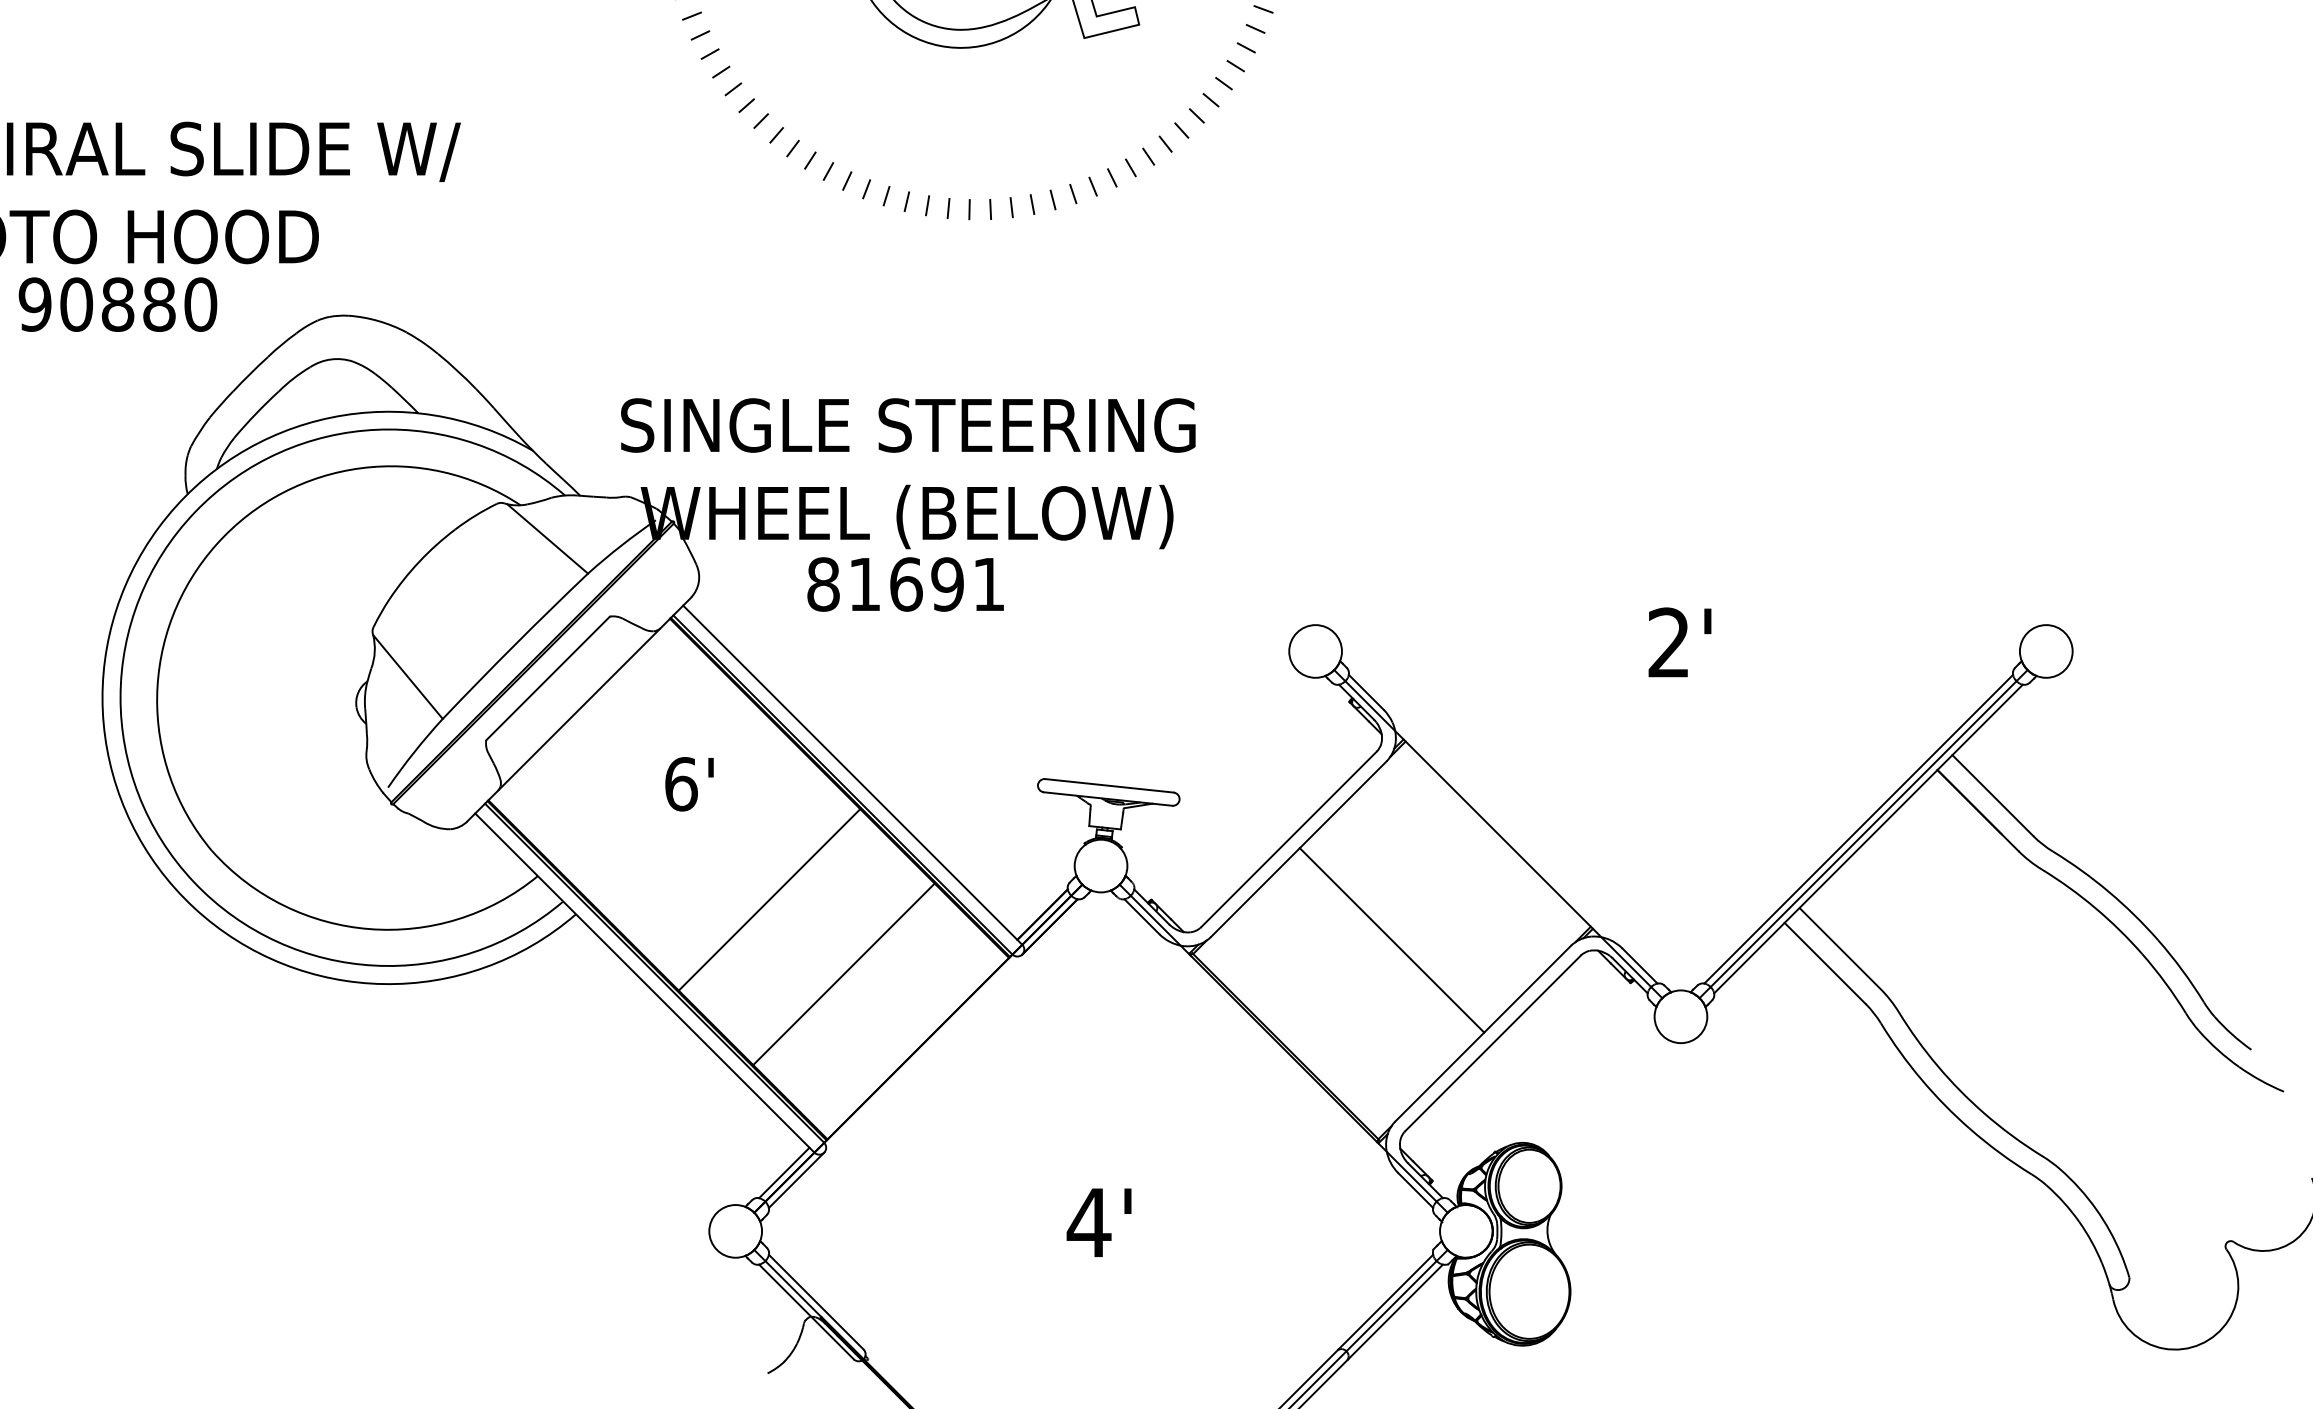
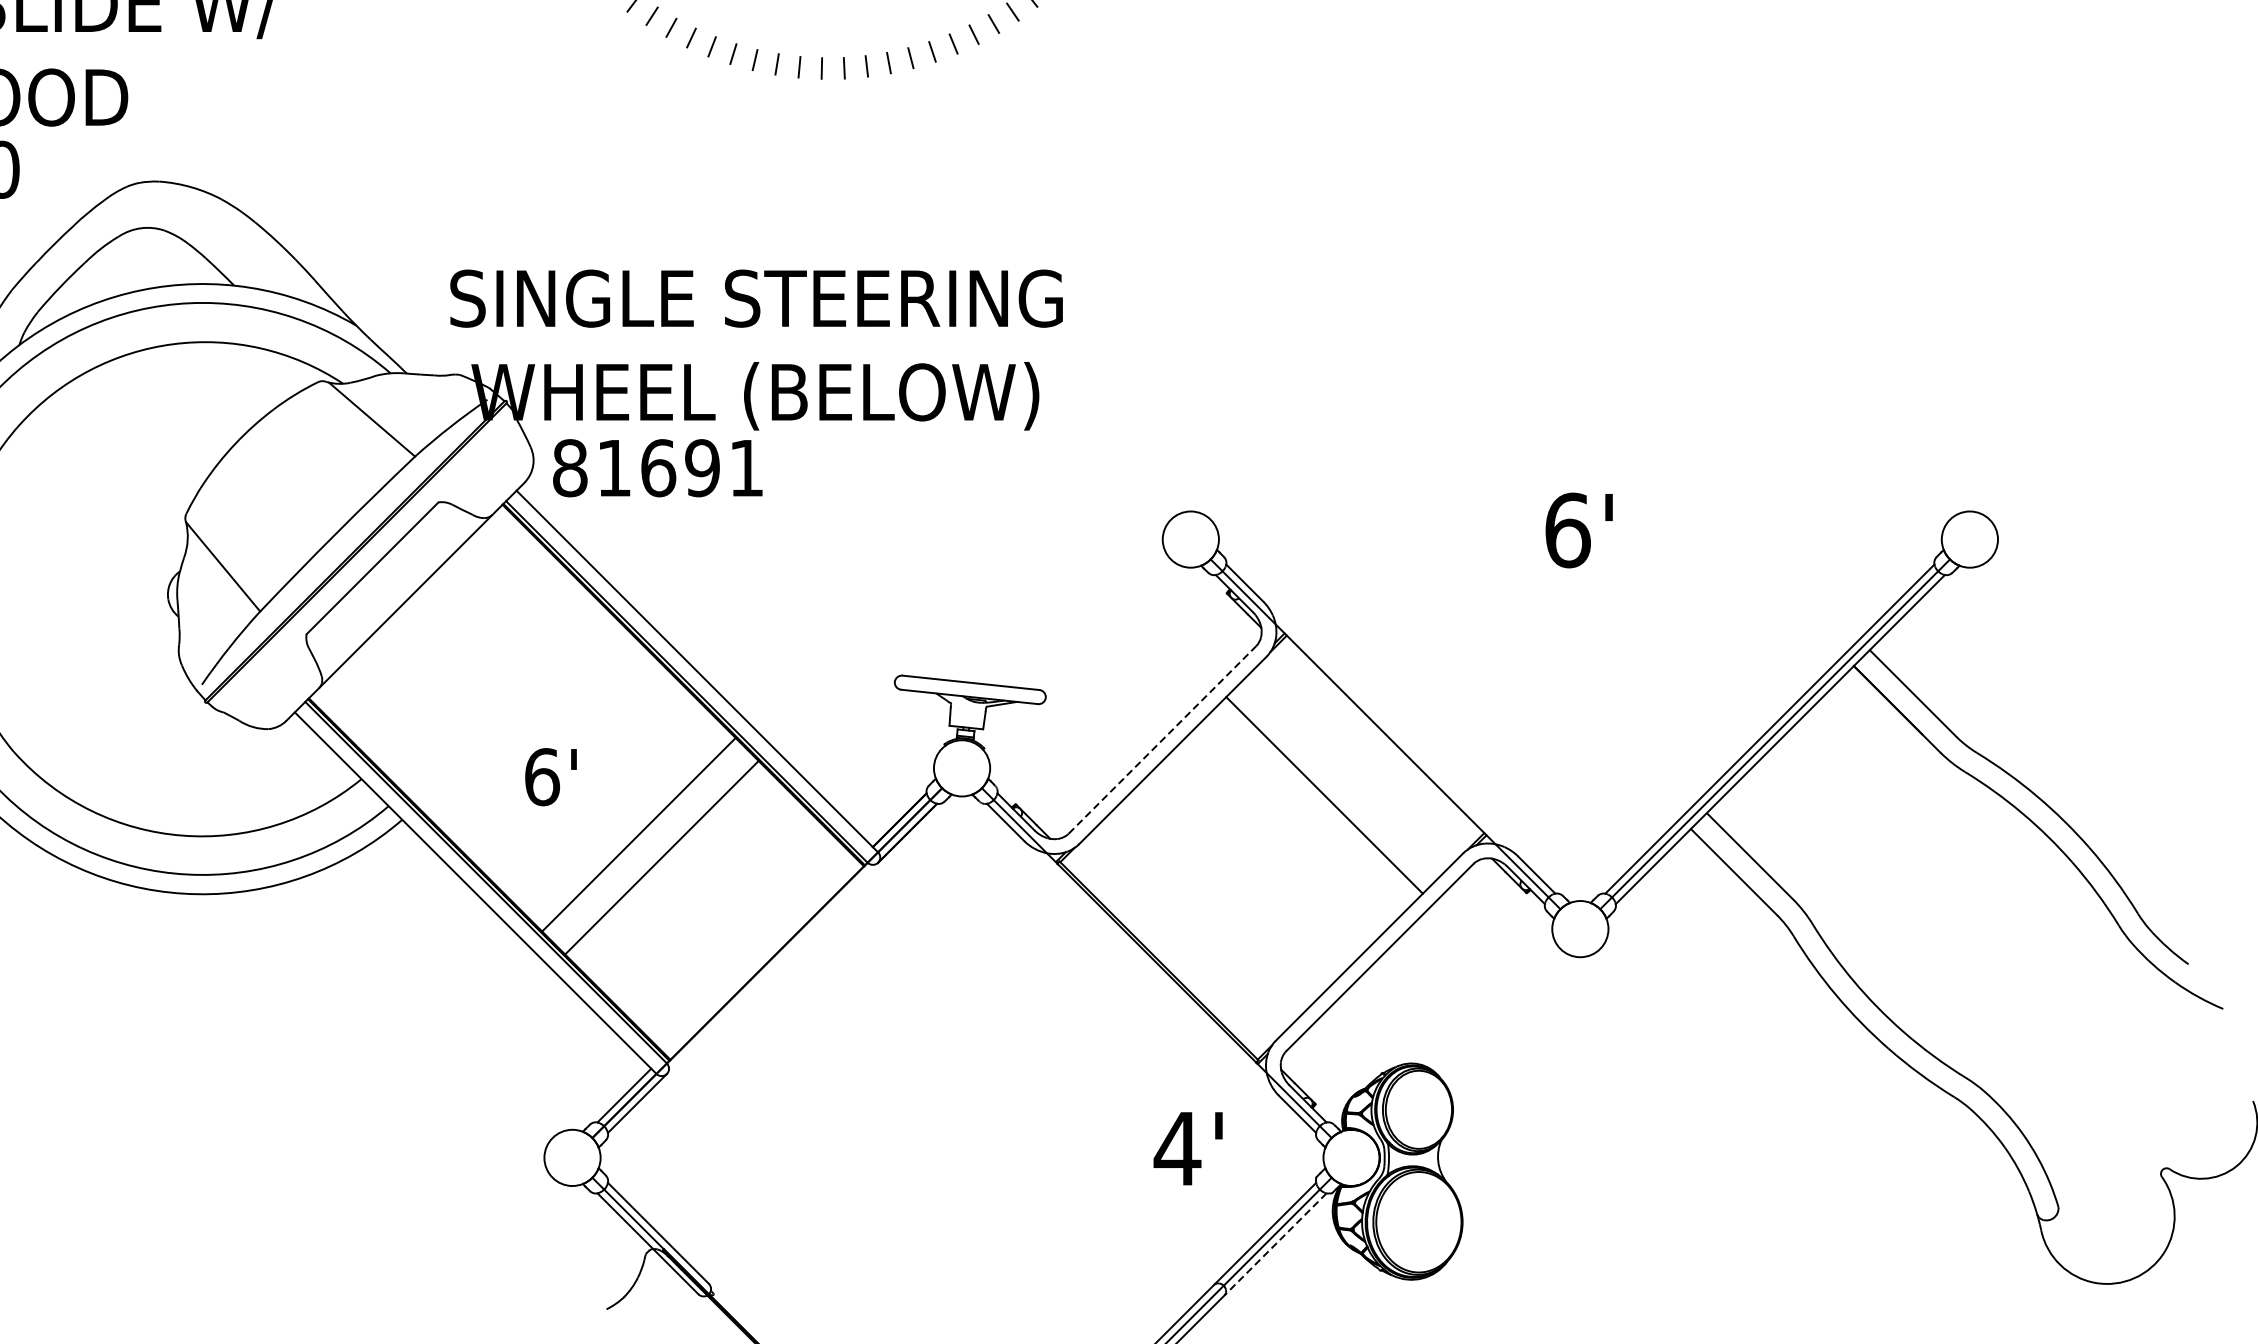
text: (905, 584) -> (657, 468), moved
text: (1669, 642) -> (1568, 530), 2' -> 6'
text: (689, 784) -> (551, 777), moved
line: (1289, 839) -> (1163, 740), solid -> dashed
line: (769, 899) -> (661, 857), moved
line: (1391, 940) -> (1323, 795), moved
line: (843, 974) -> (638, 834), moved
text: (1098, 1222) -> (1187, 1148), moved
line: (1395, 1312) -> (1276, 1244), solid -> dashed

